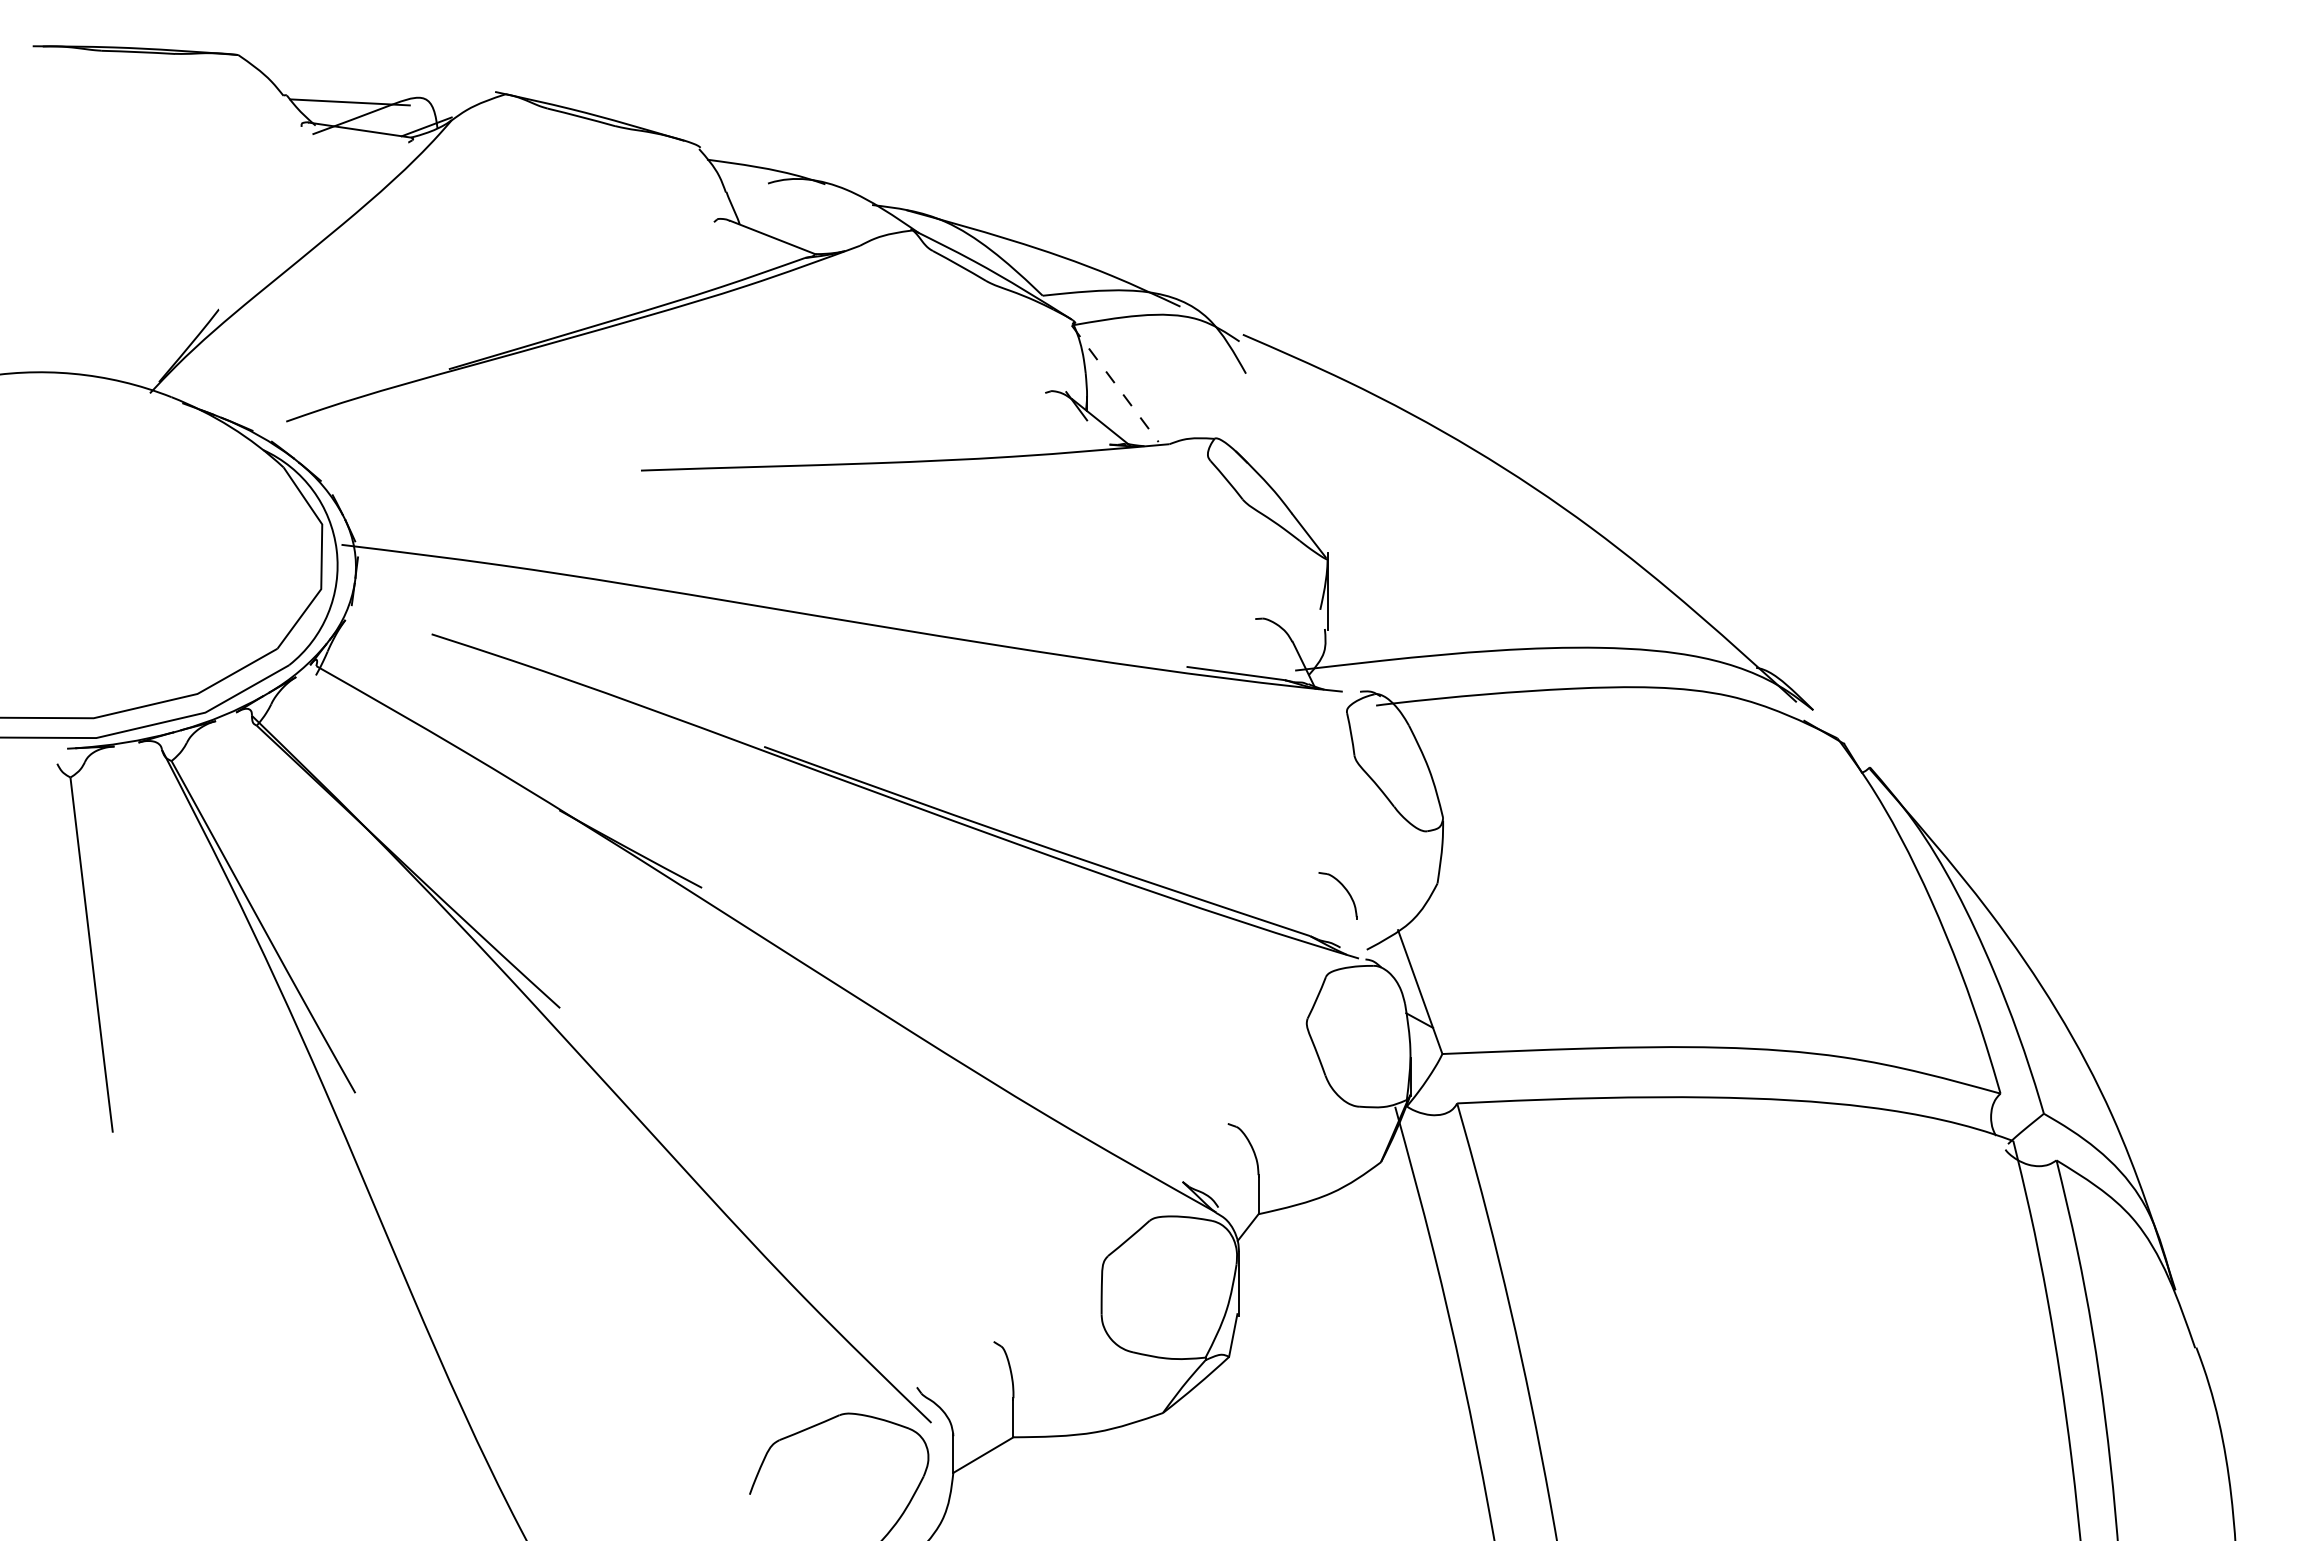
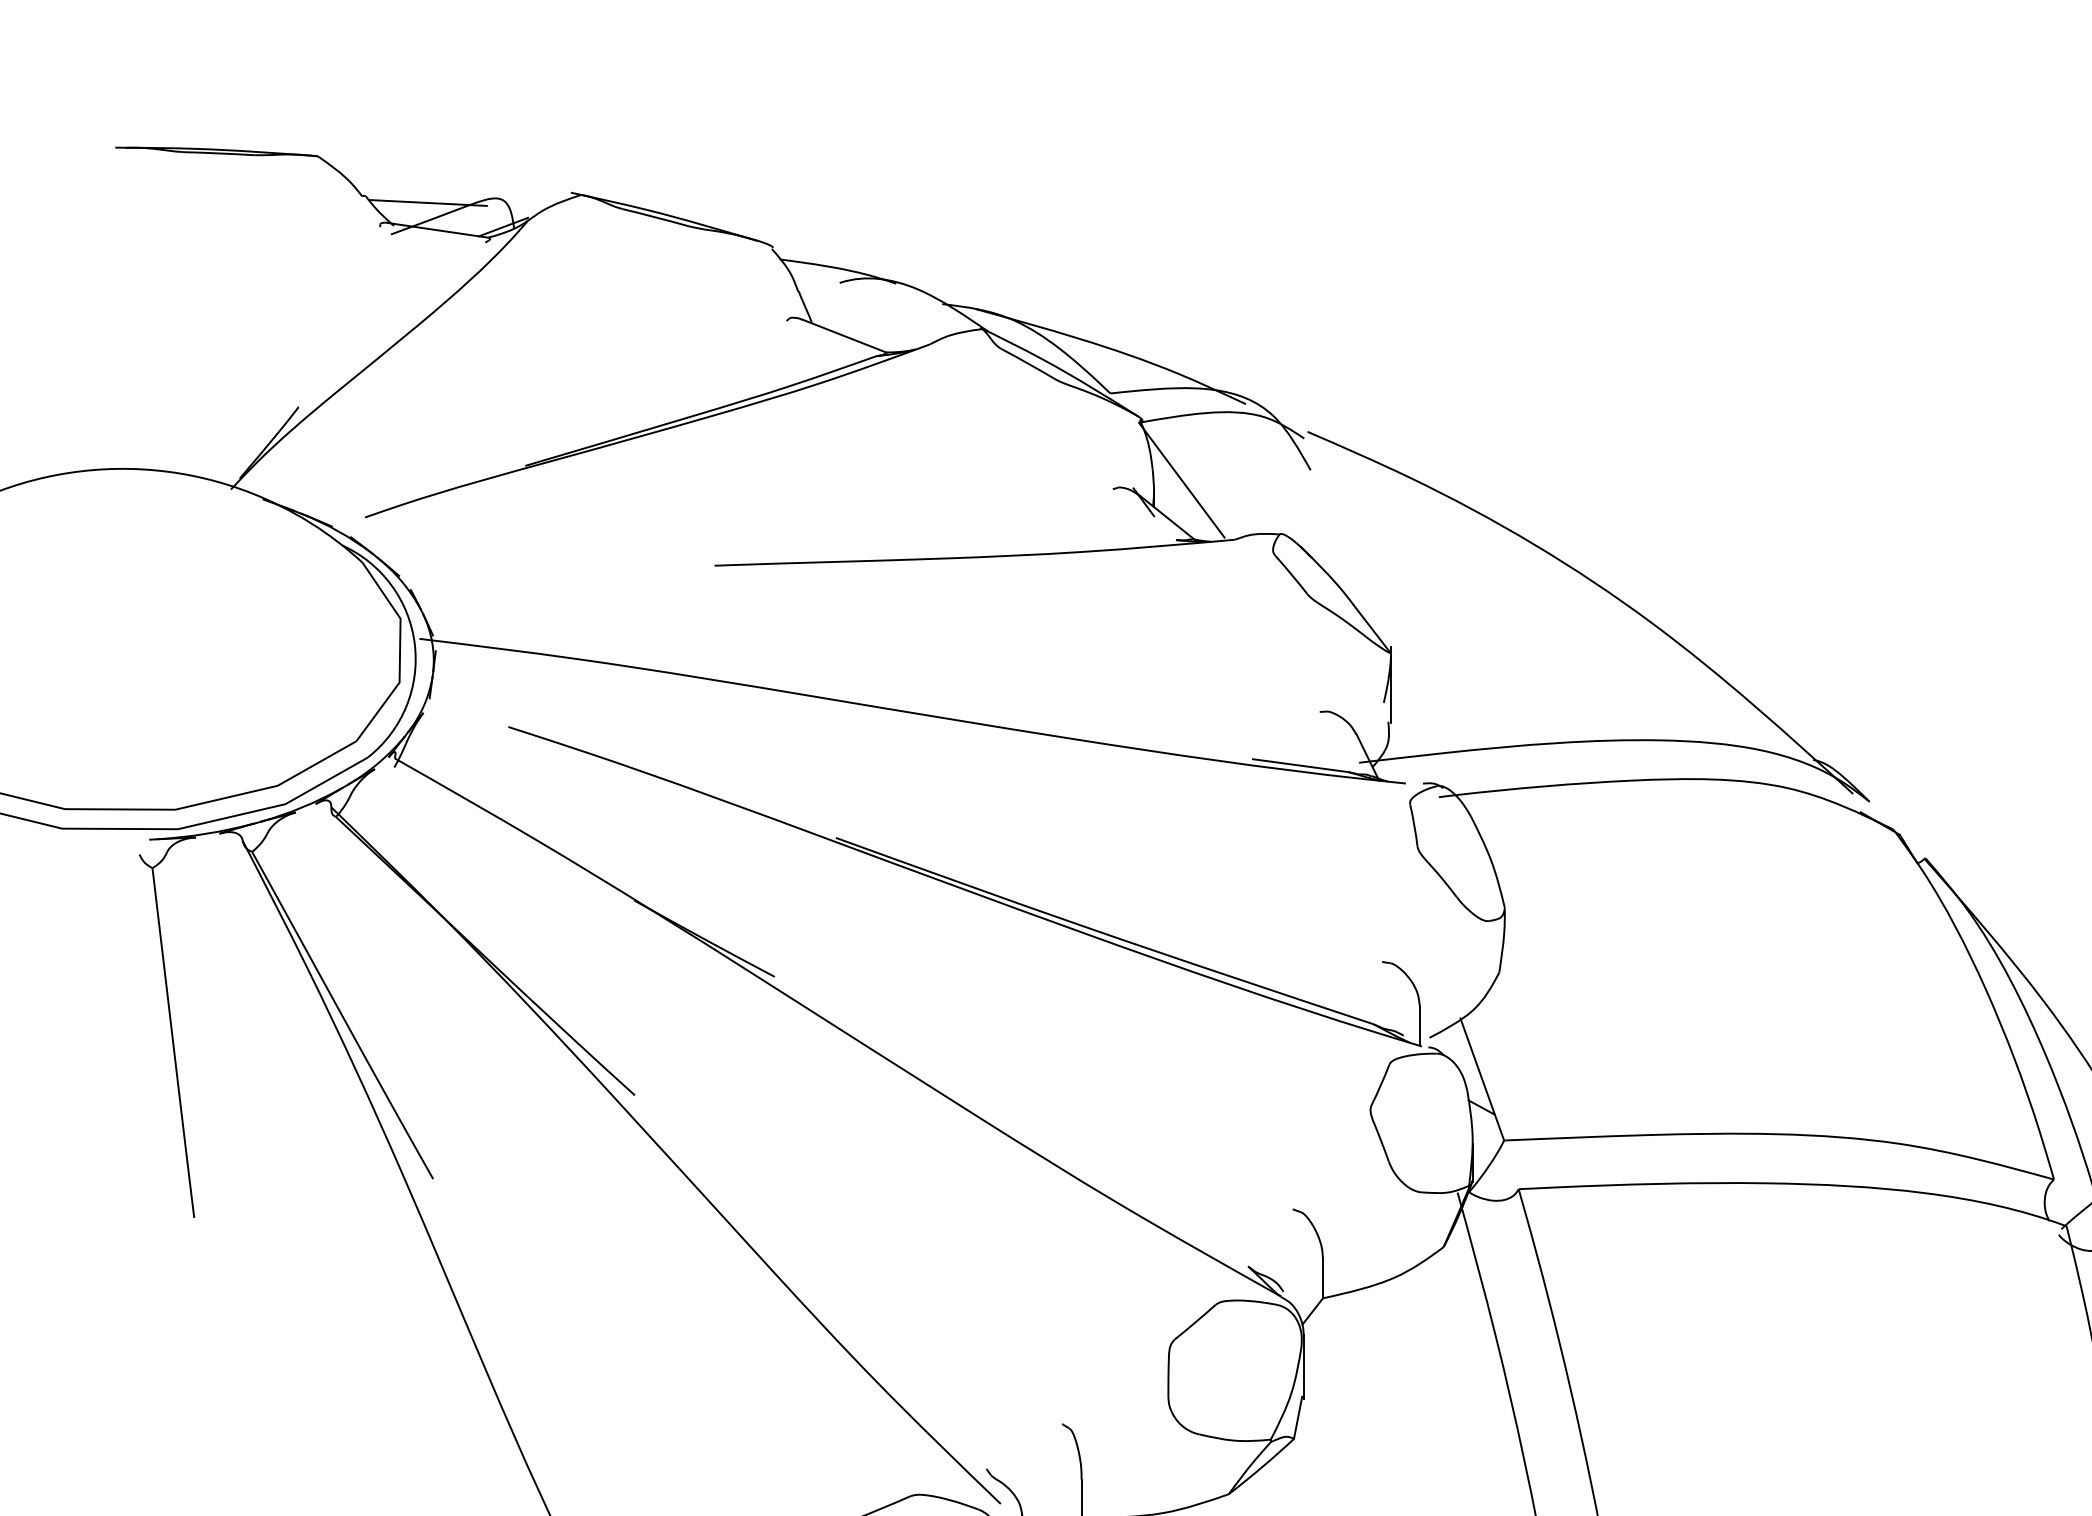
line: (1115, 383) -> (1182, 479), dashed -> solid
line: (1356, 937) -> (1419, 1025), added

